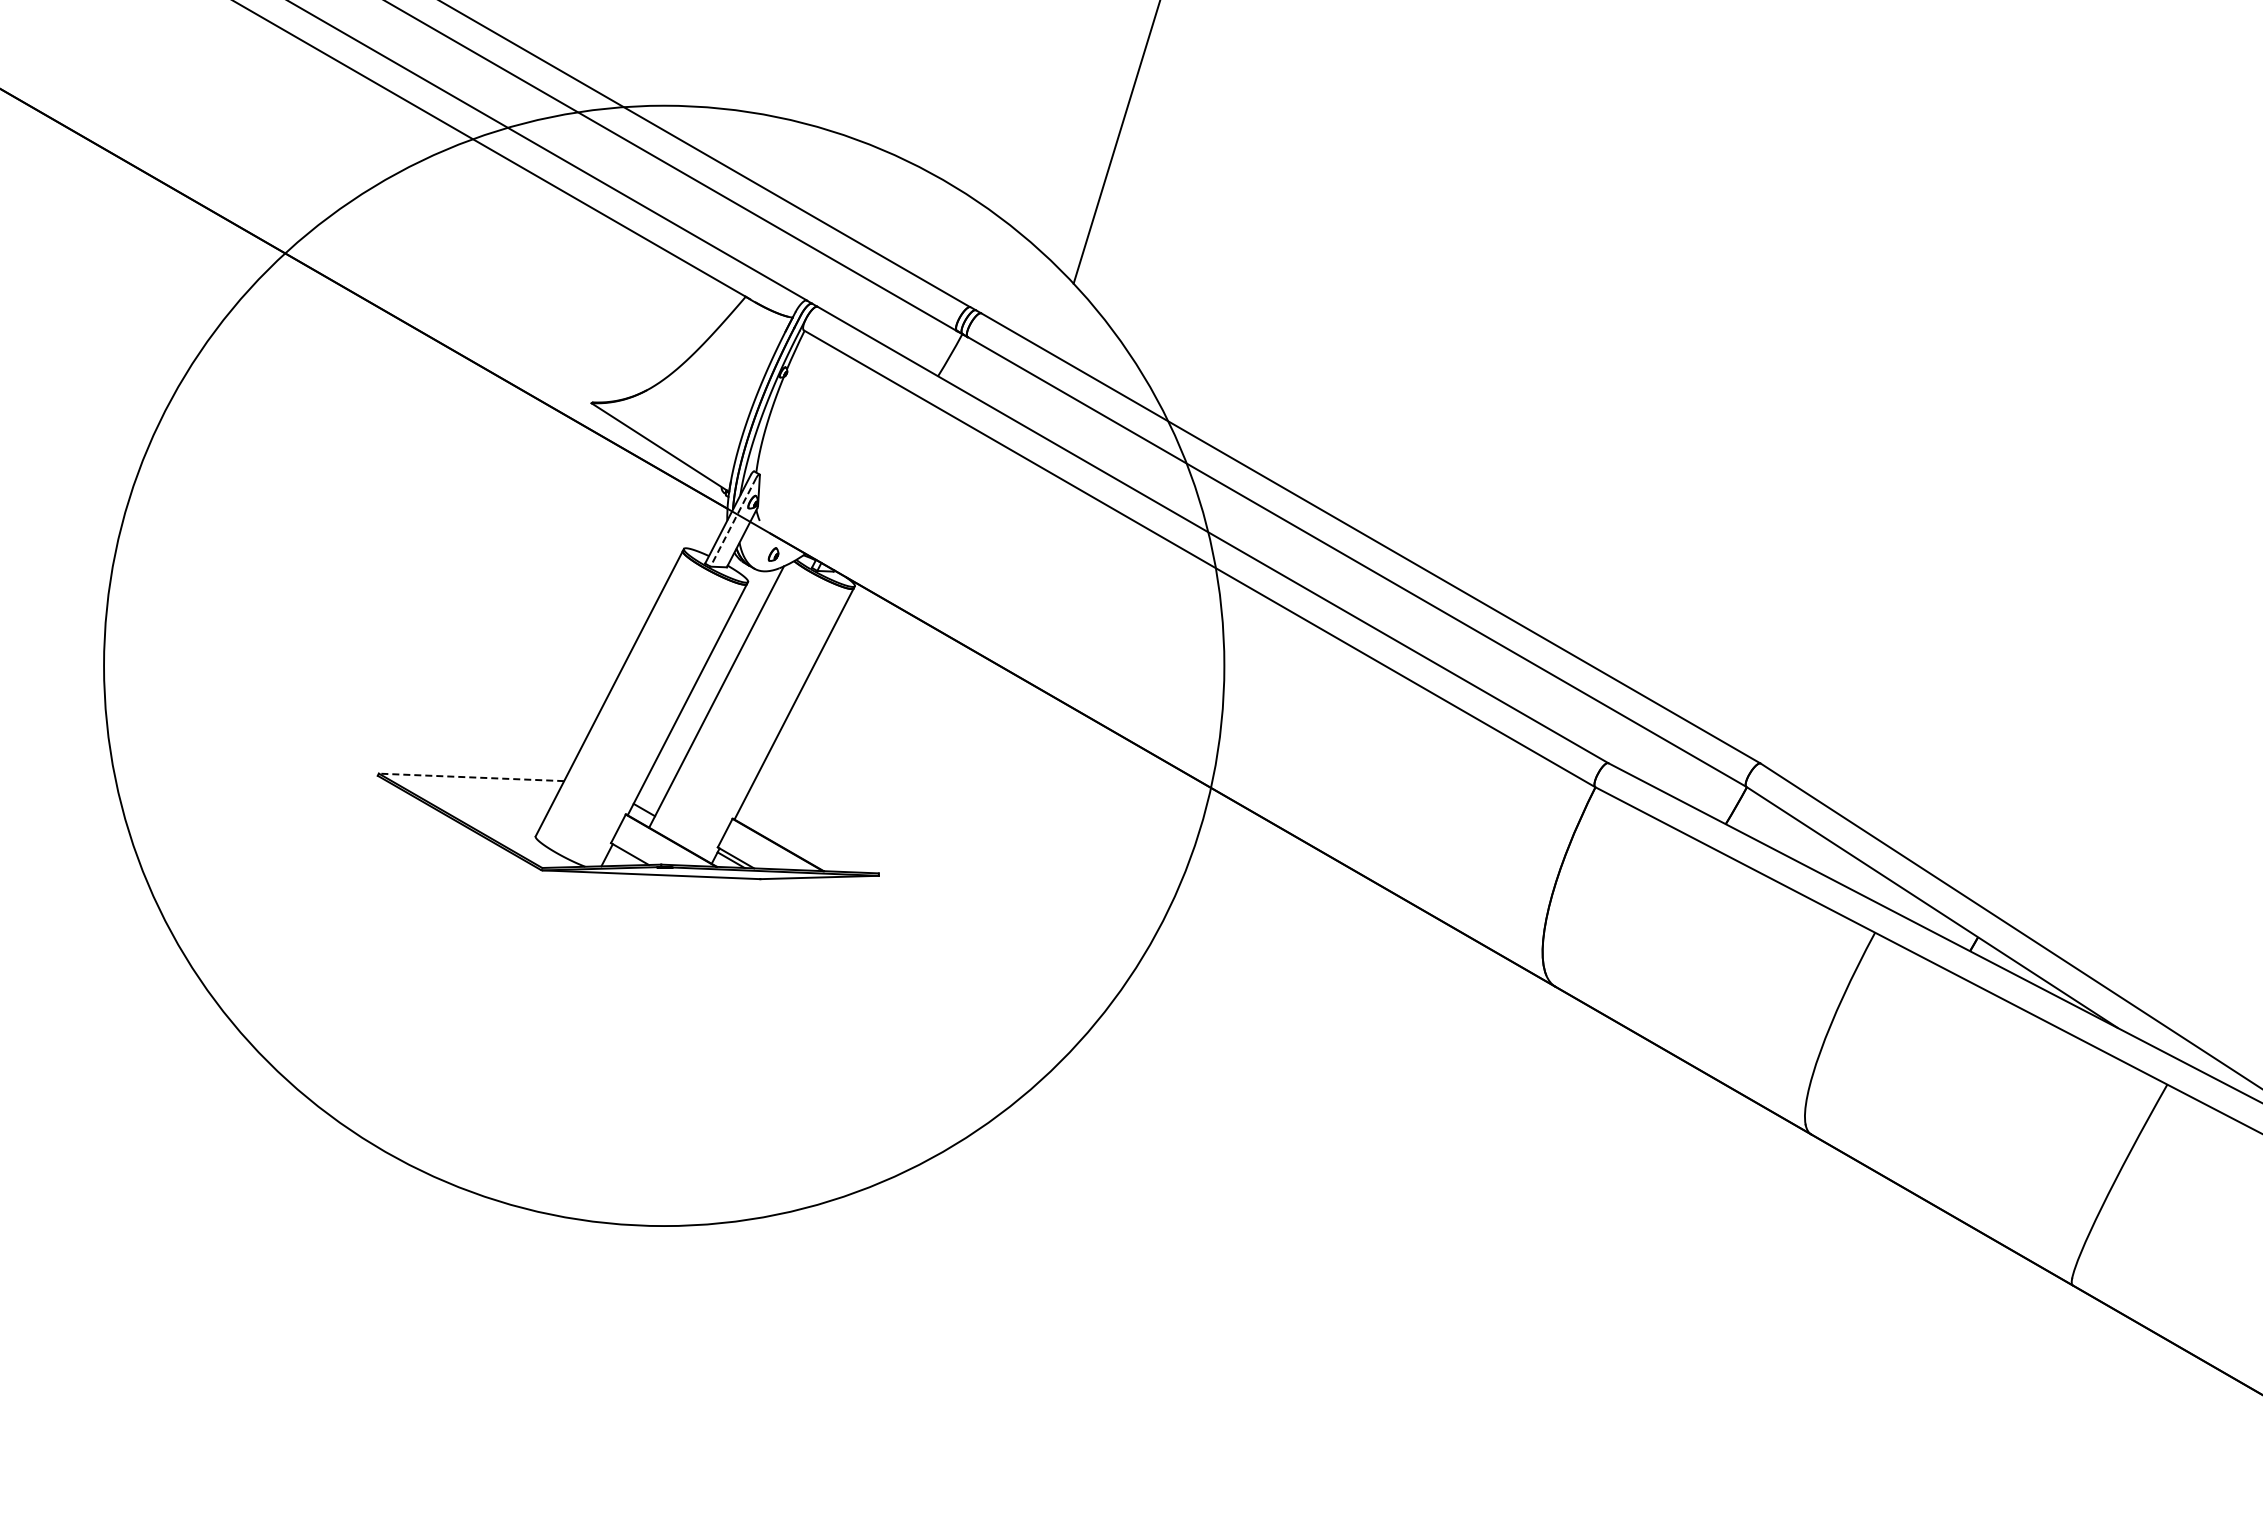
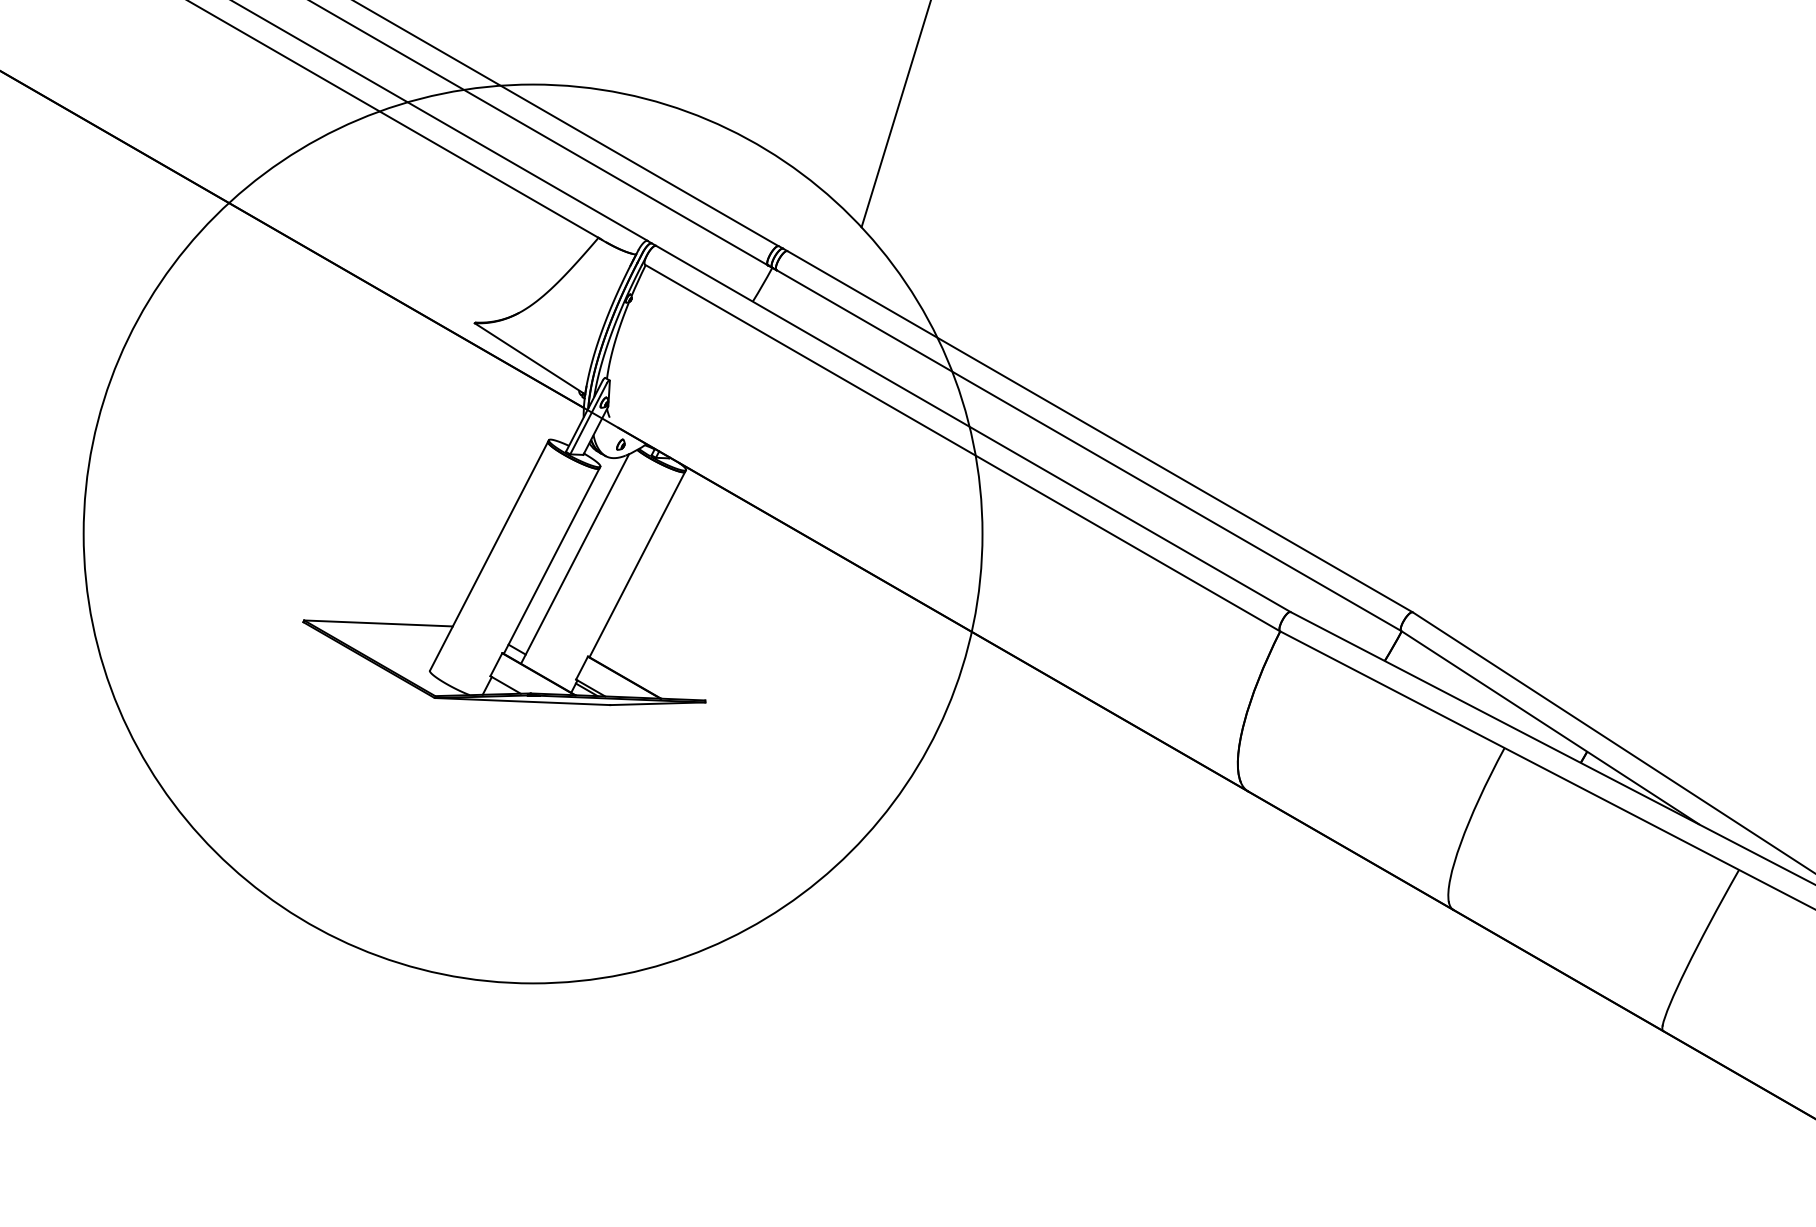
line: (733, 522) -> (588, 418), dashed -> solid
line: (471, 777) -> (378, 623), dashed -> solid

